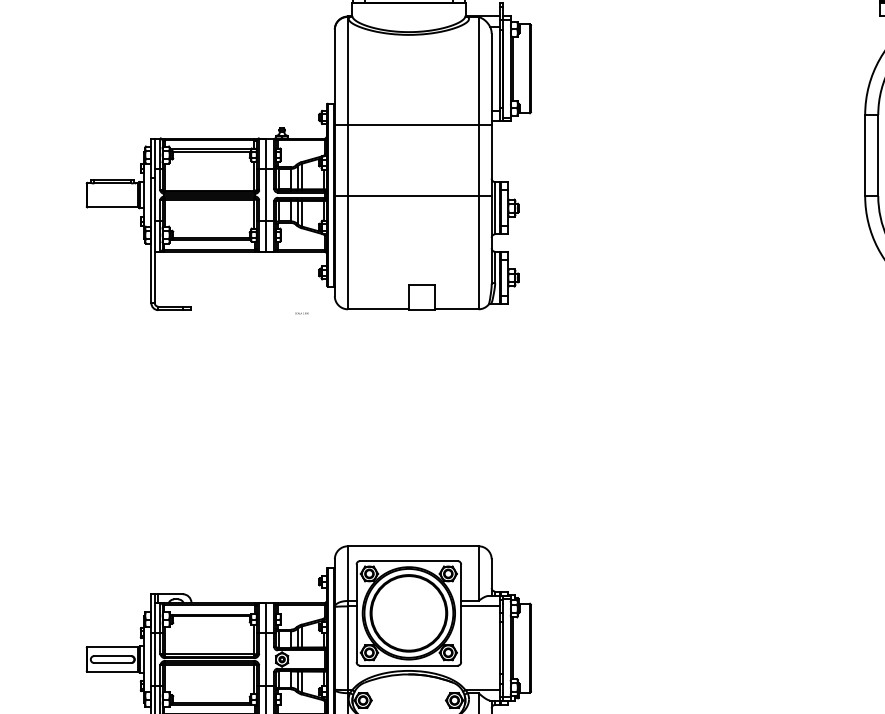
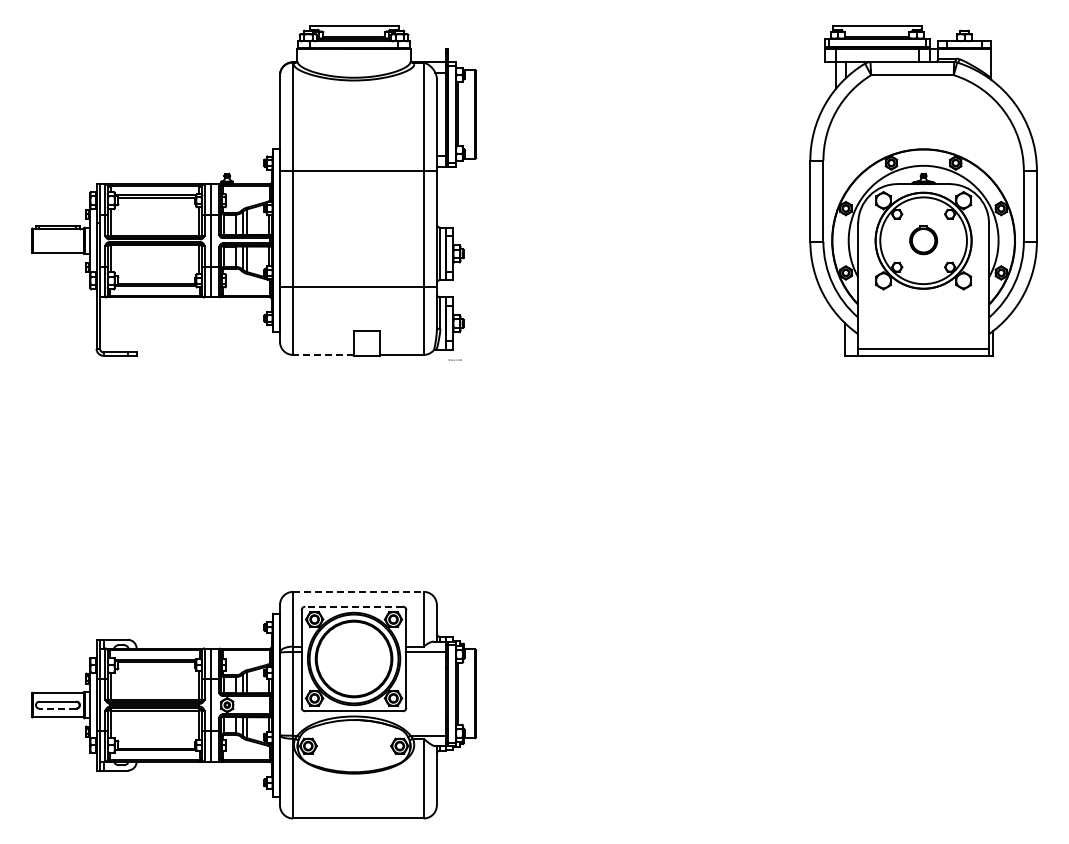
line: (413, 195) -> (358, 286), moved
line: (378, 308) -> (323, 354), solid -> dashed
text: (301, 312) -> (454, 359), moved
line: (413, 545) -> (358, 591), solid -> dashed
line: (409, 560) -> (354, 606), solid -> dashed
line: (112, 662) -> (57, 708), solid -> dashed

